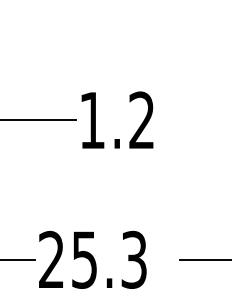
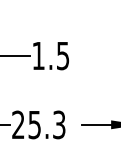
text: (140, 119) -> (62, 55), 1.2 -> 1.5

